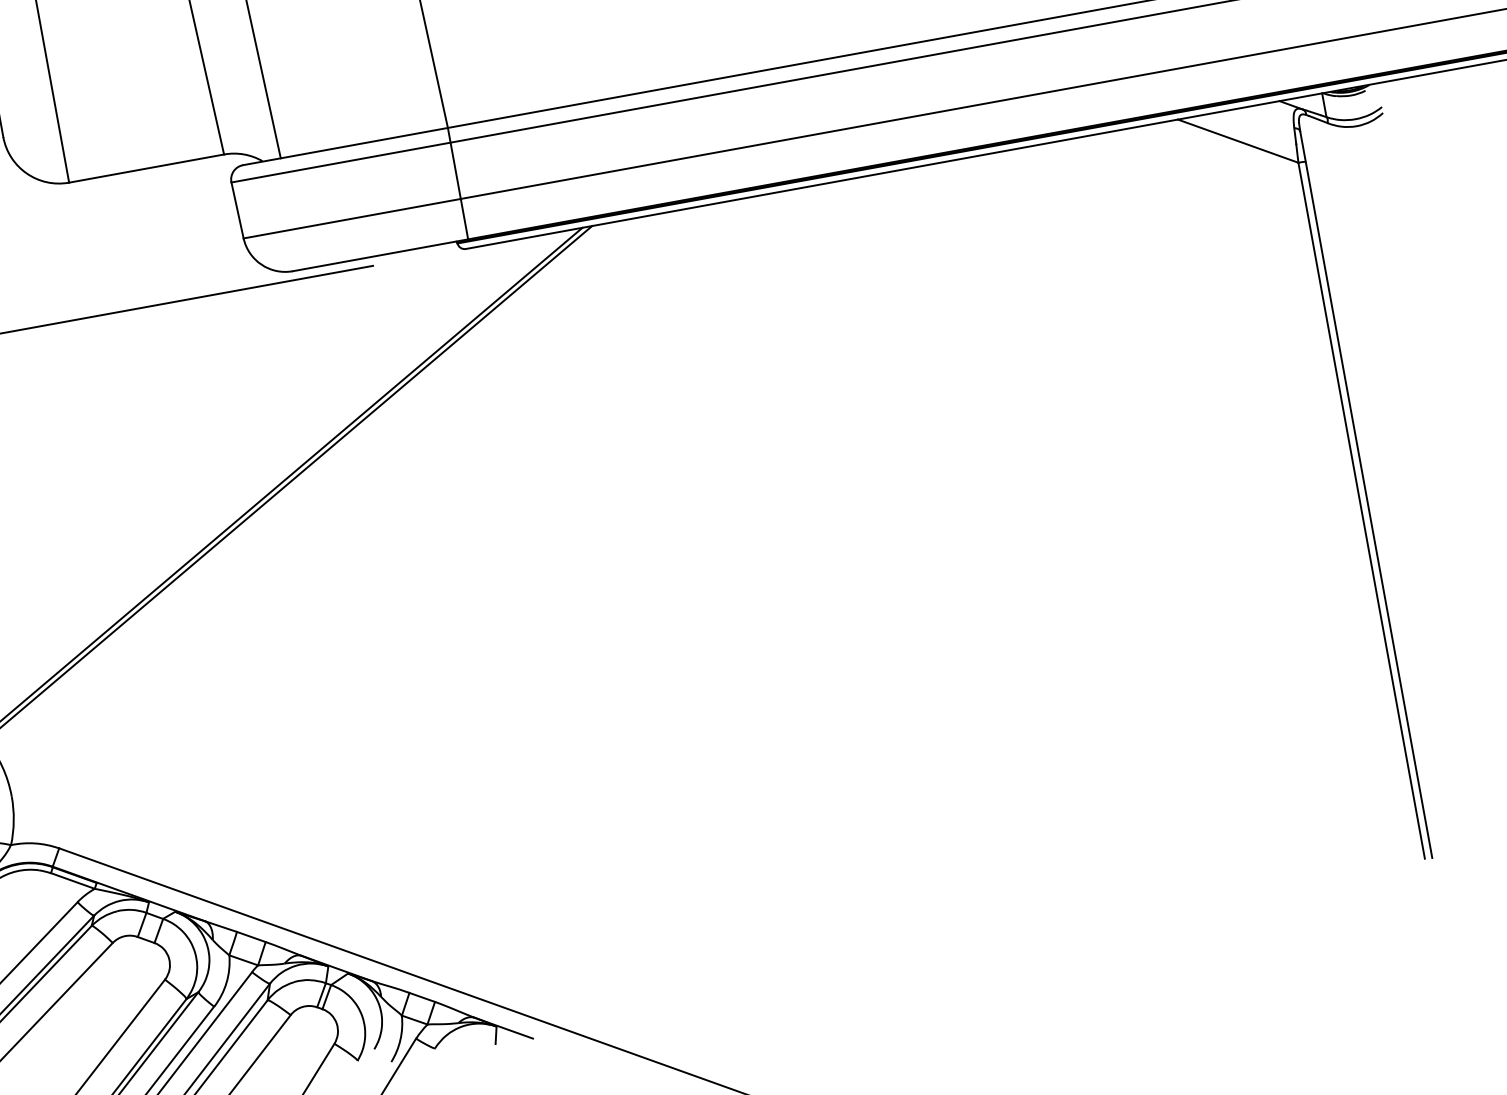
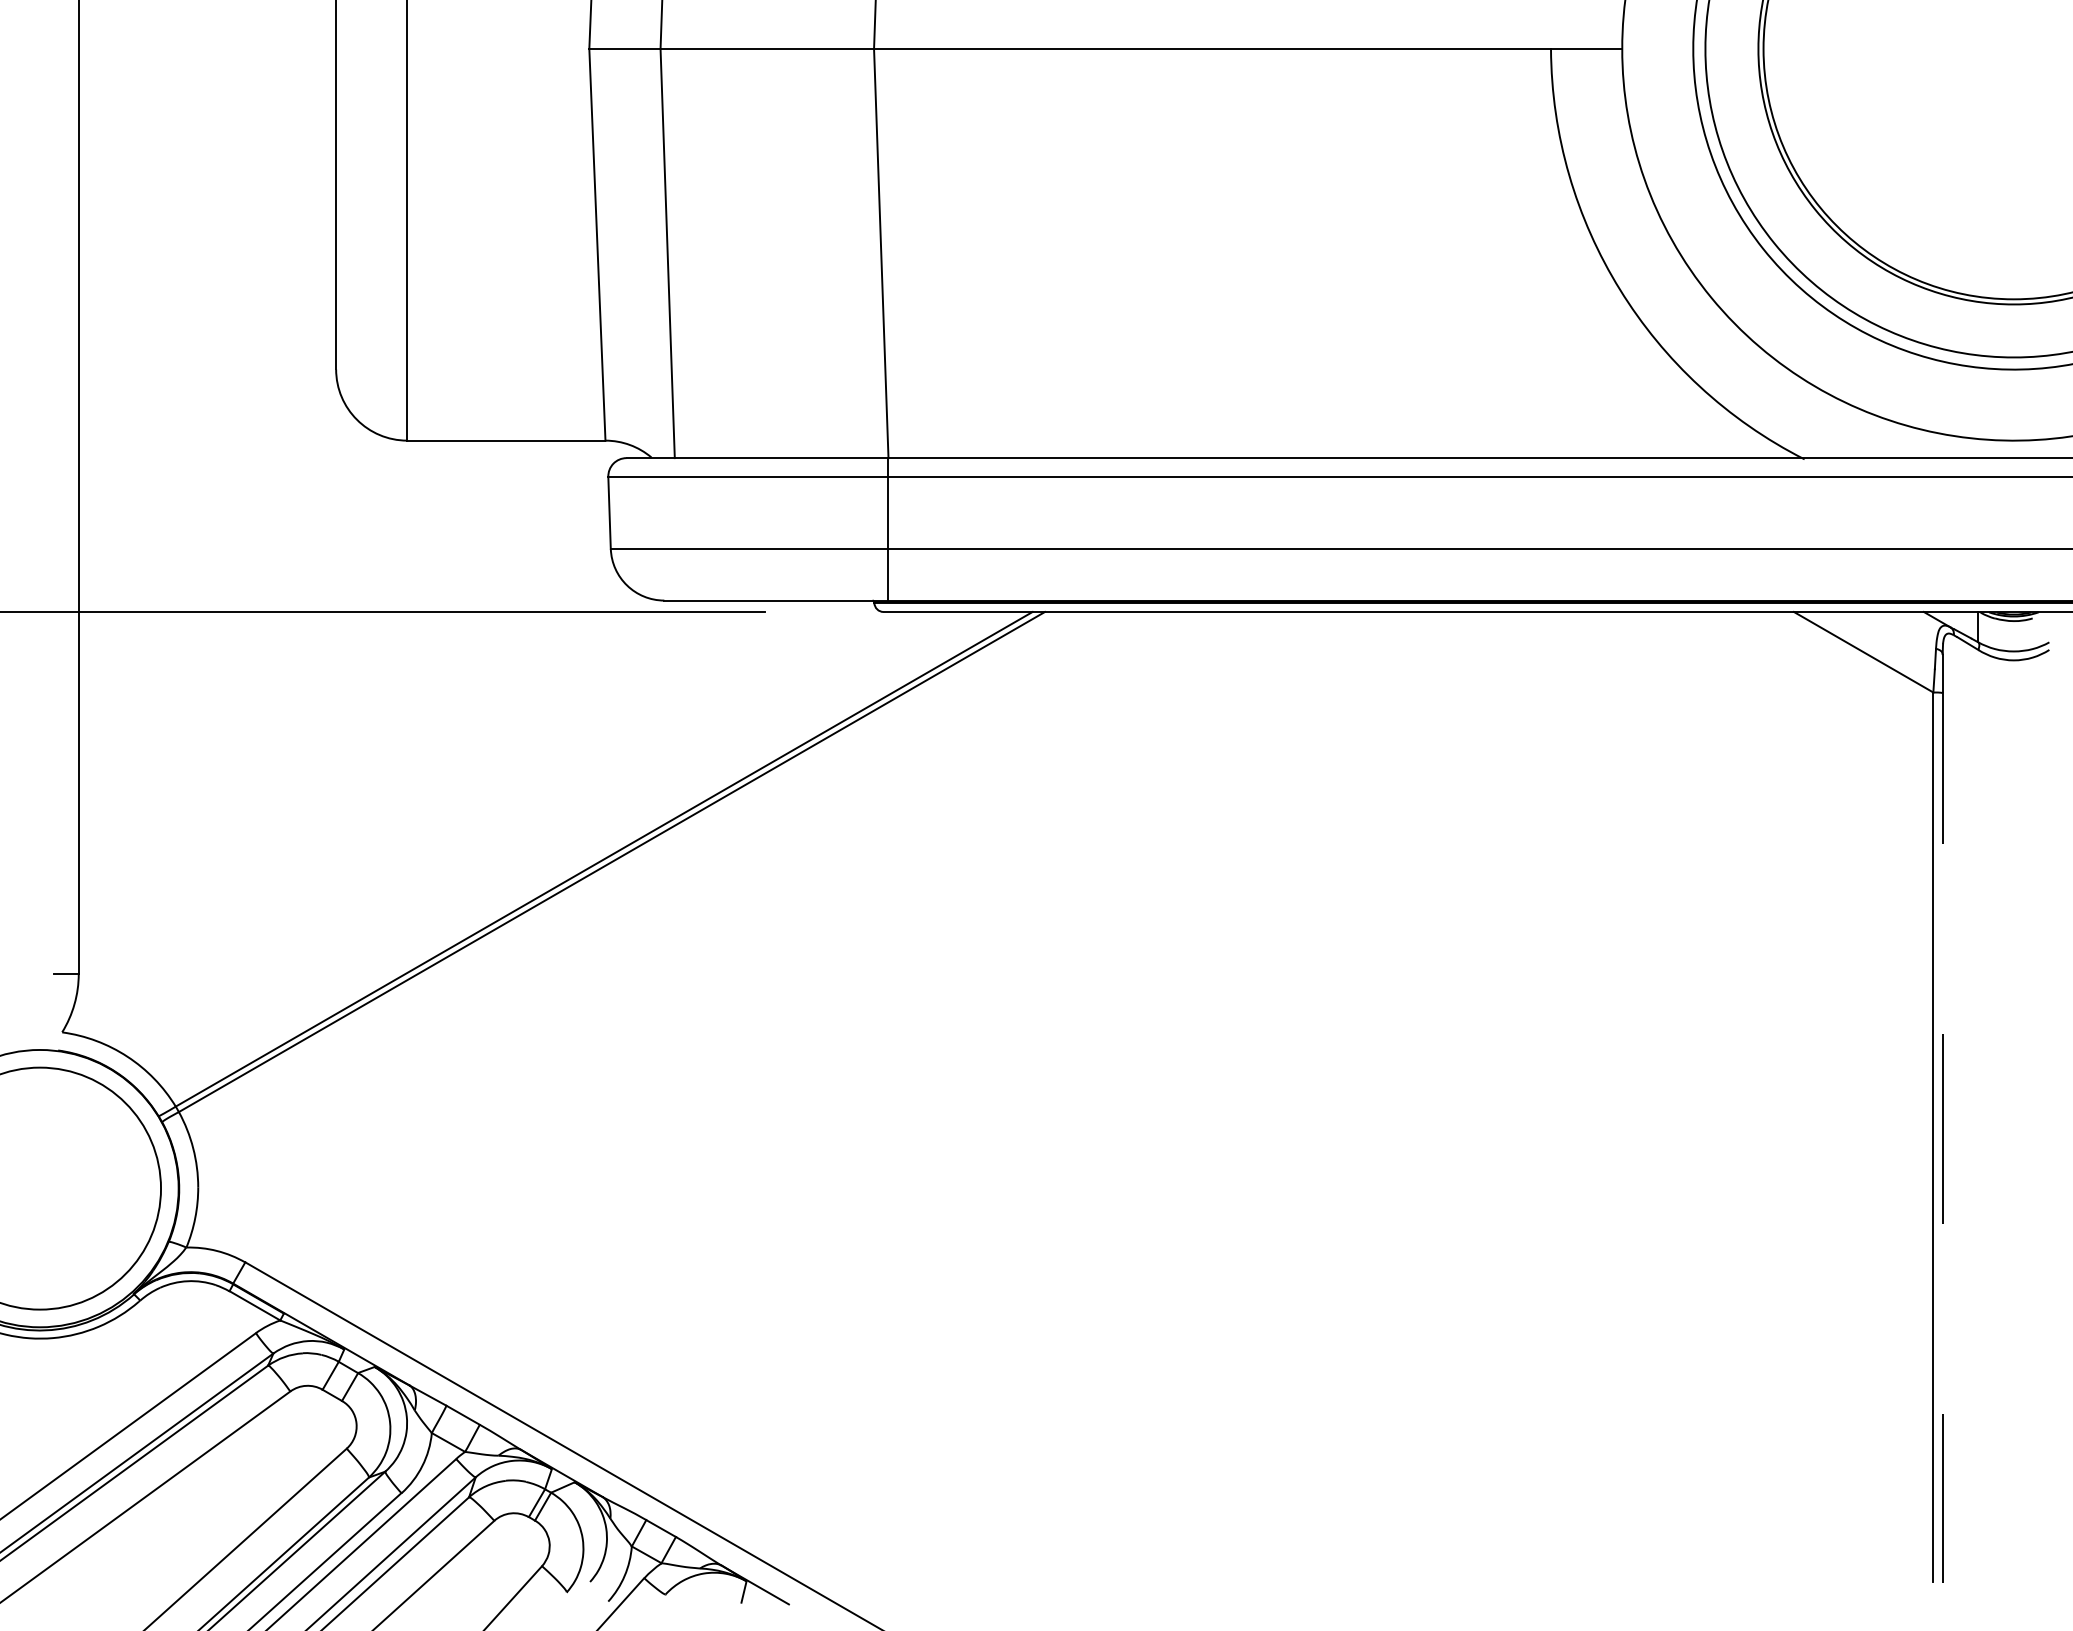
line: (1366, 494) -> (1942, 1118), solid -> dashed

